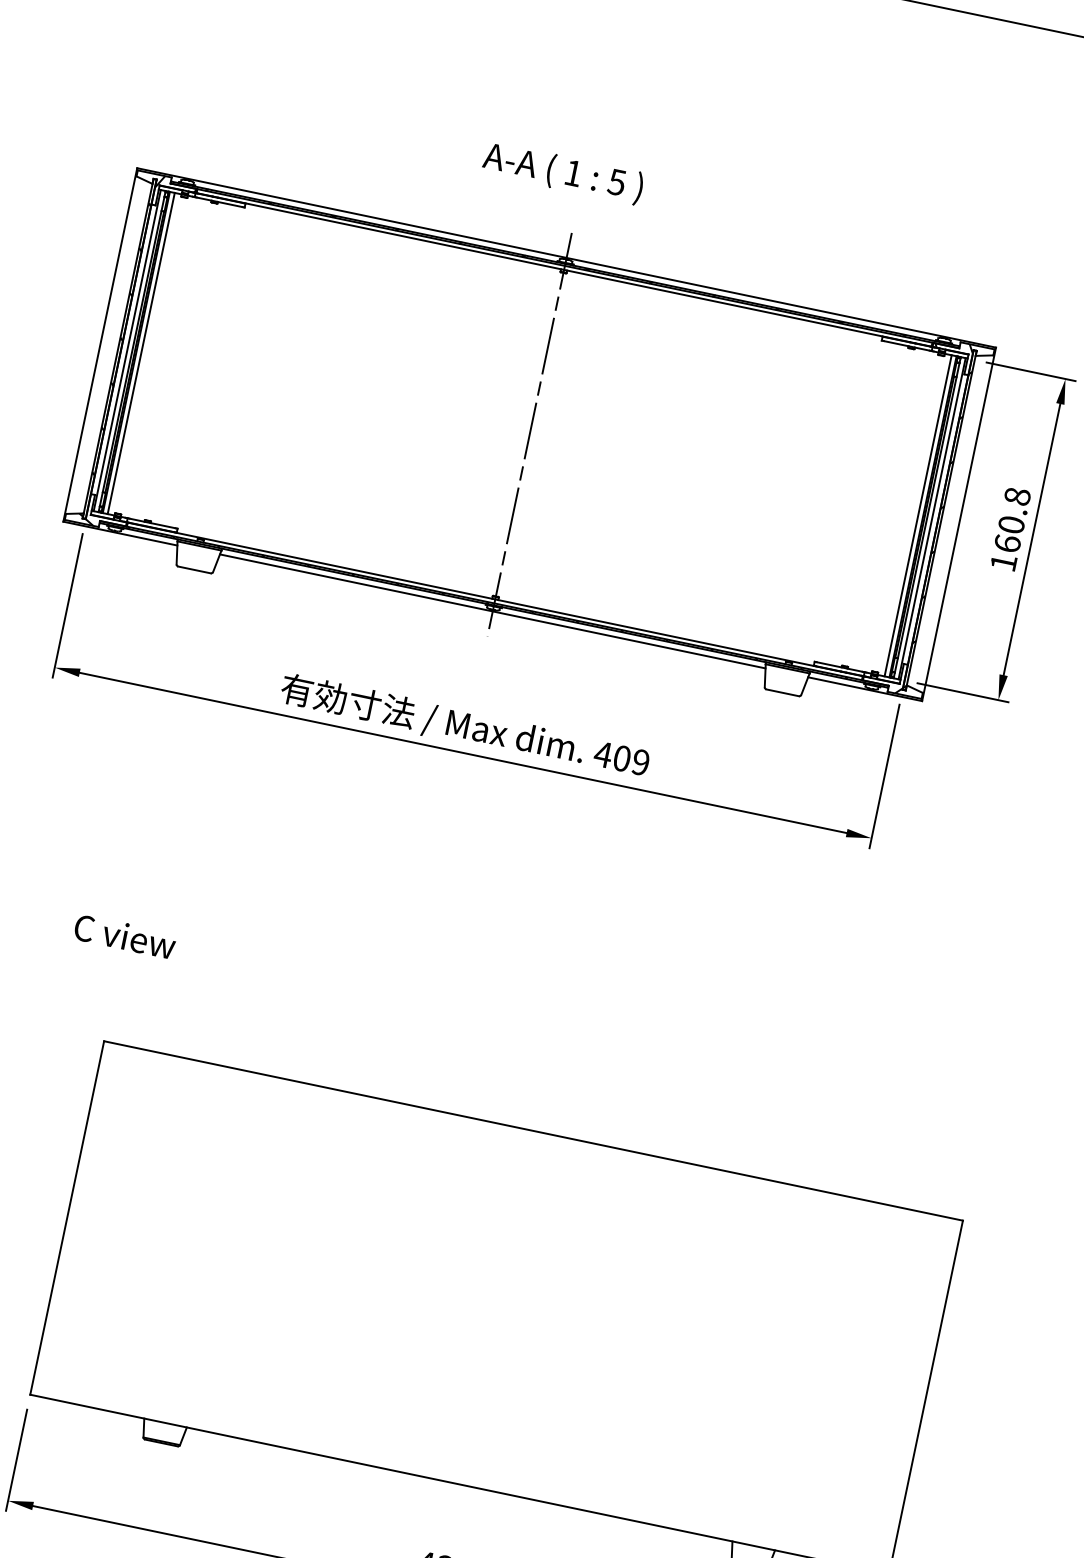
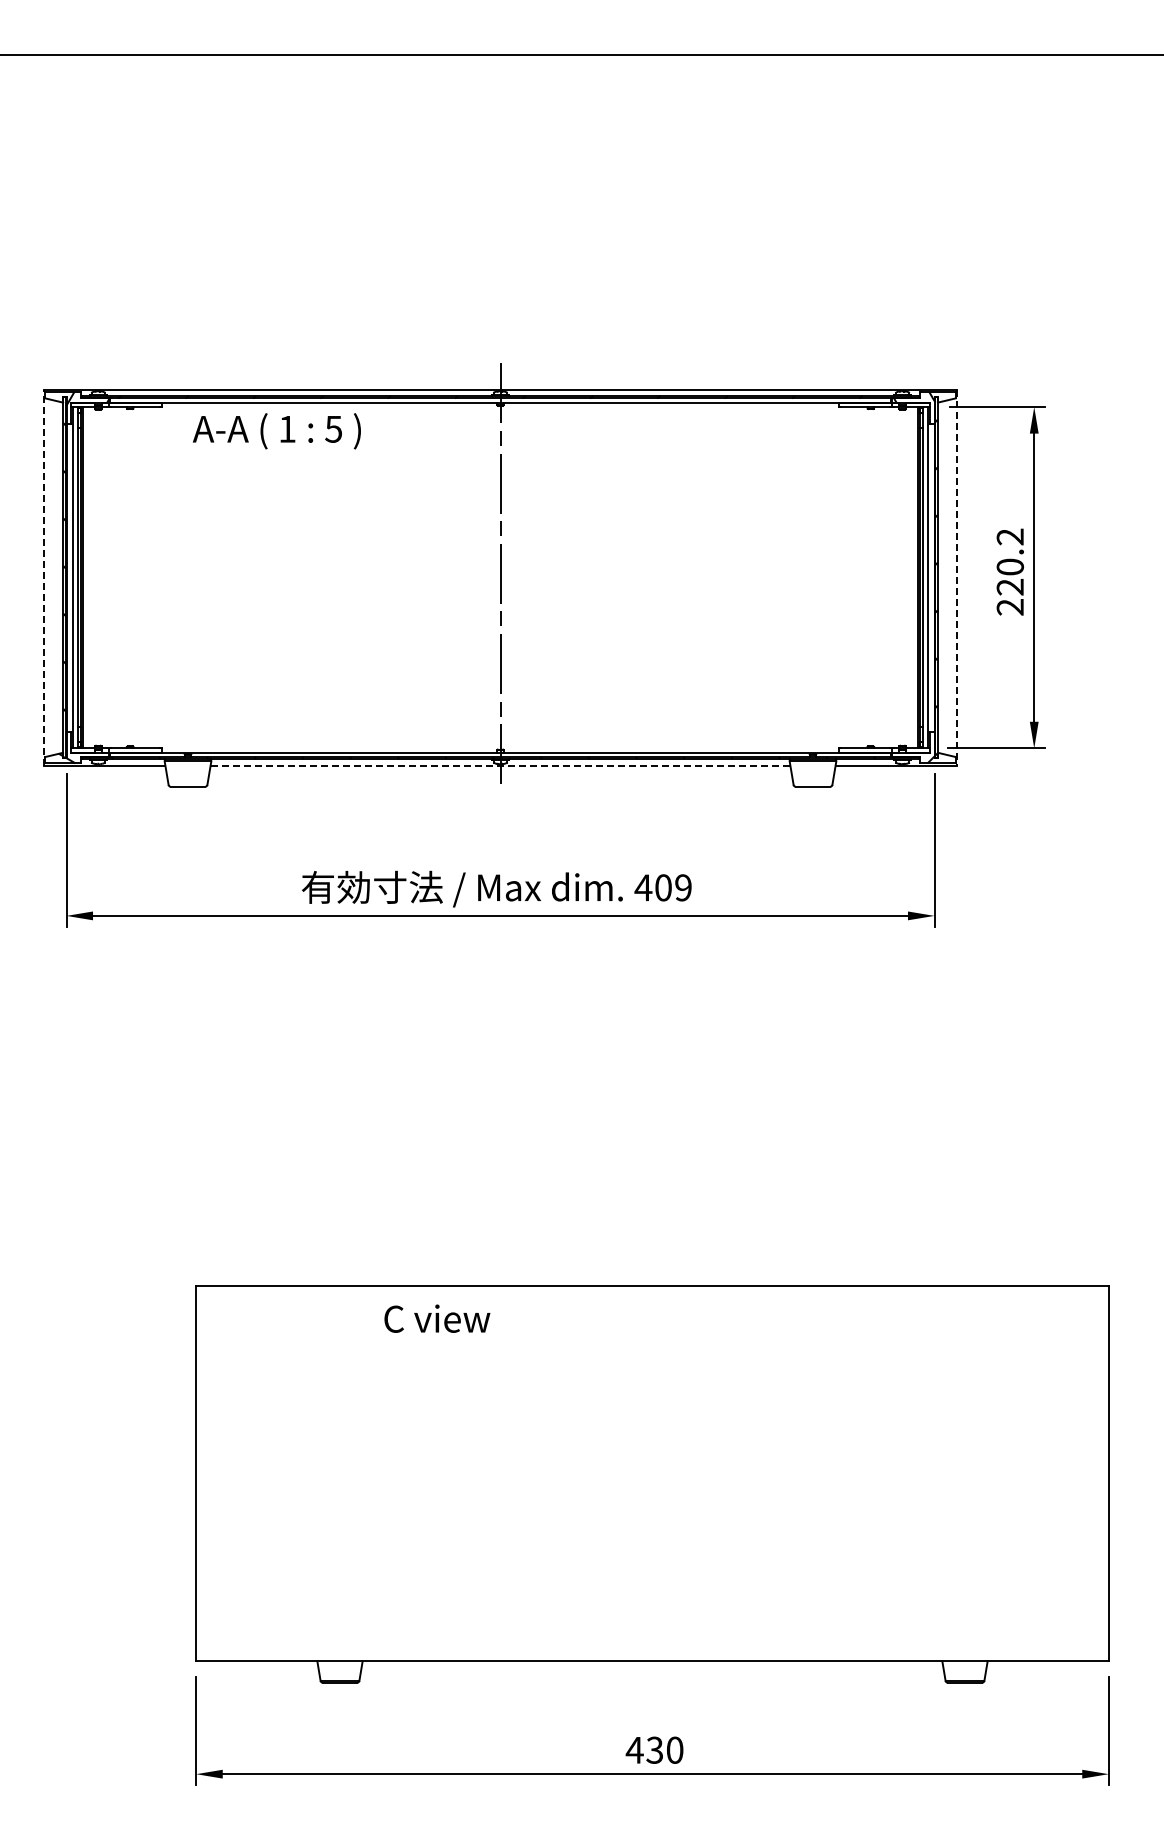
text: (562, 173) -> (276, 431), moved
line: (100, 344) -> (44, 577), solid -> dashed
line: (141, 353) -> (87, 577), removed
line: (918, 515) -> (913, 577), removed
line: (958, 524) -> (956, 577), solid -> dashed
text: (1010, 529) -> (1010, 571), 160.8 -> 220.2
line: (492, 611) -> (500, 765), solid -> dashed
text: (125, 936) -> (437, 1318), moved

